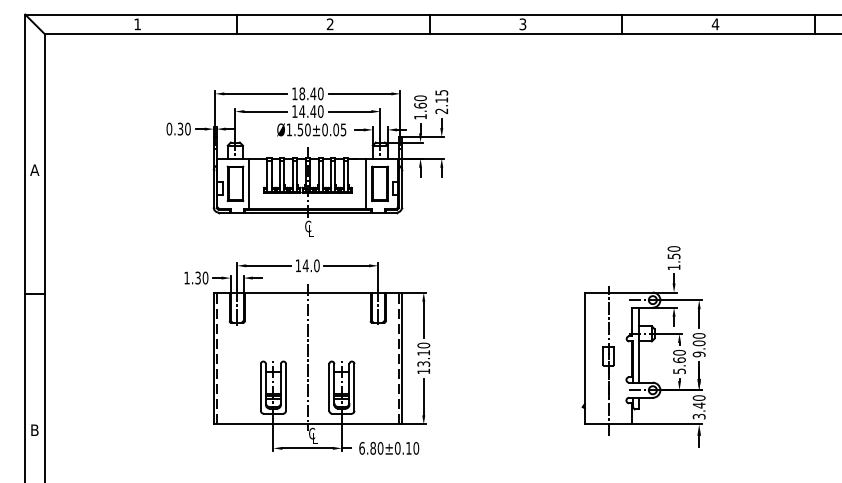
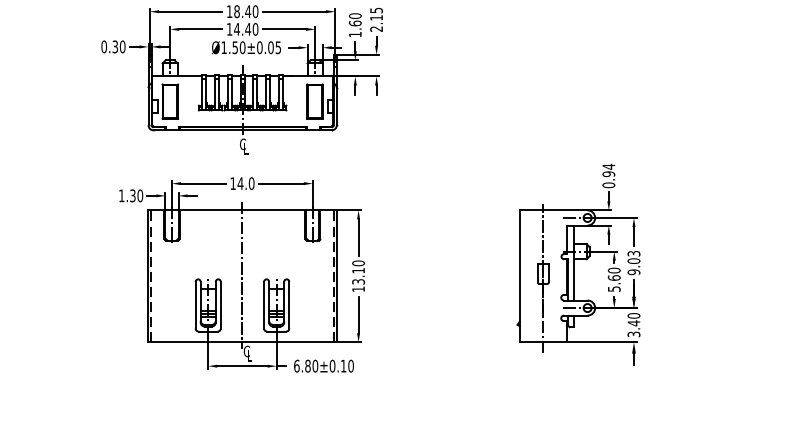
line: (249, 183) -> (184, 101), removed
line: (366, 183) -> (301, 101), removed
text: (673, 258) -> (608, 176), 1.50 -> 0.94
text: (698, 335) -> (633, 253), 9.00 -> 9.03

